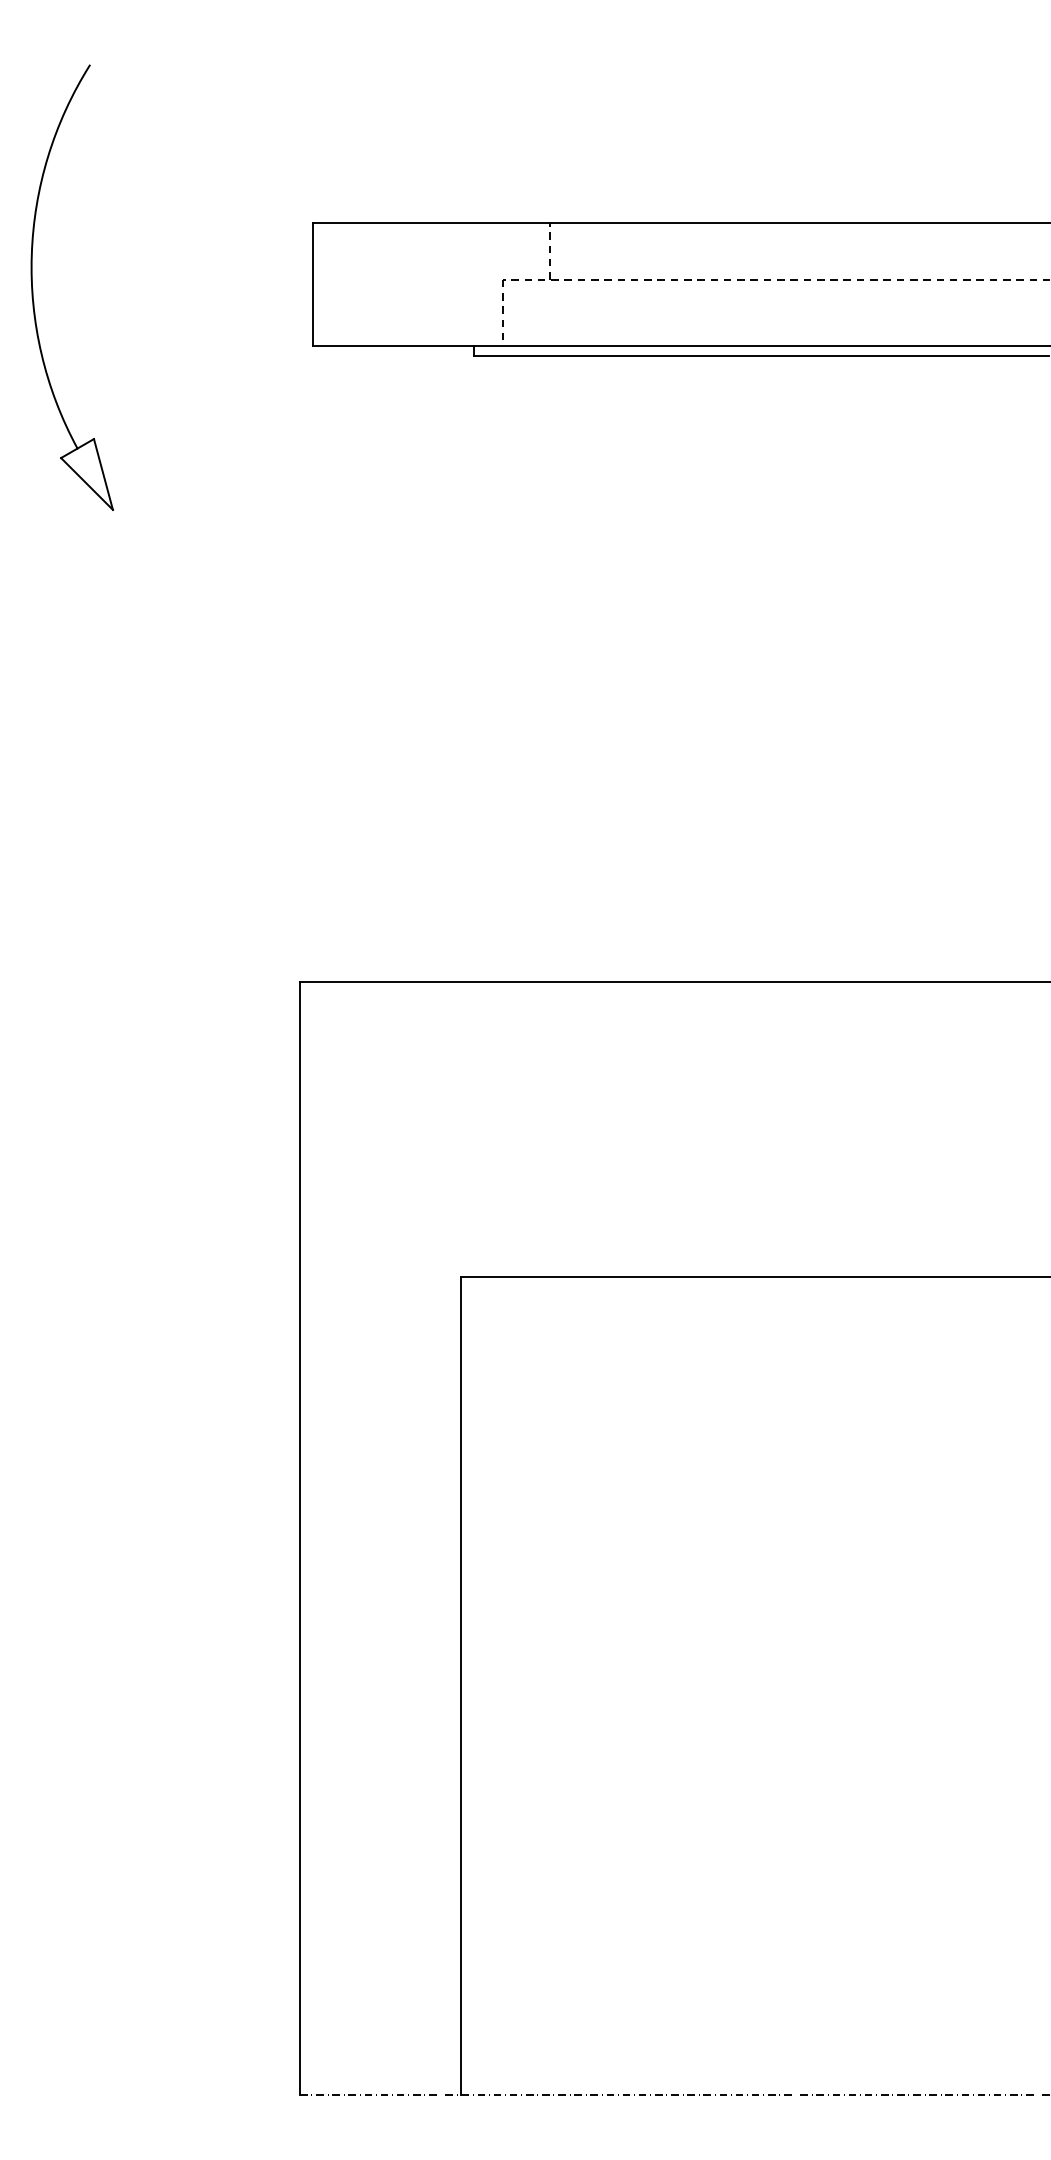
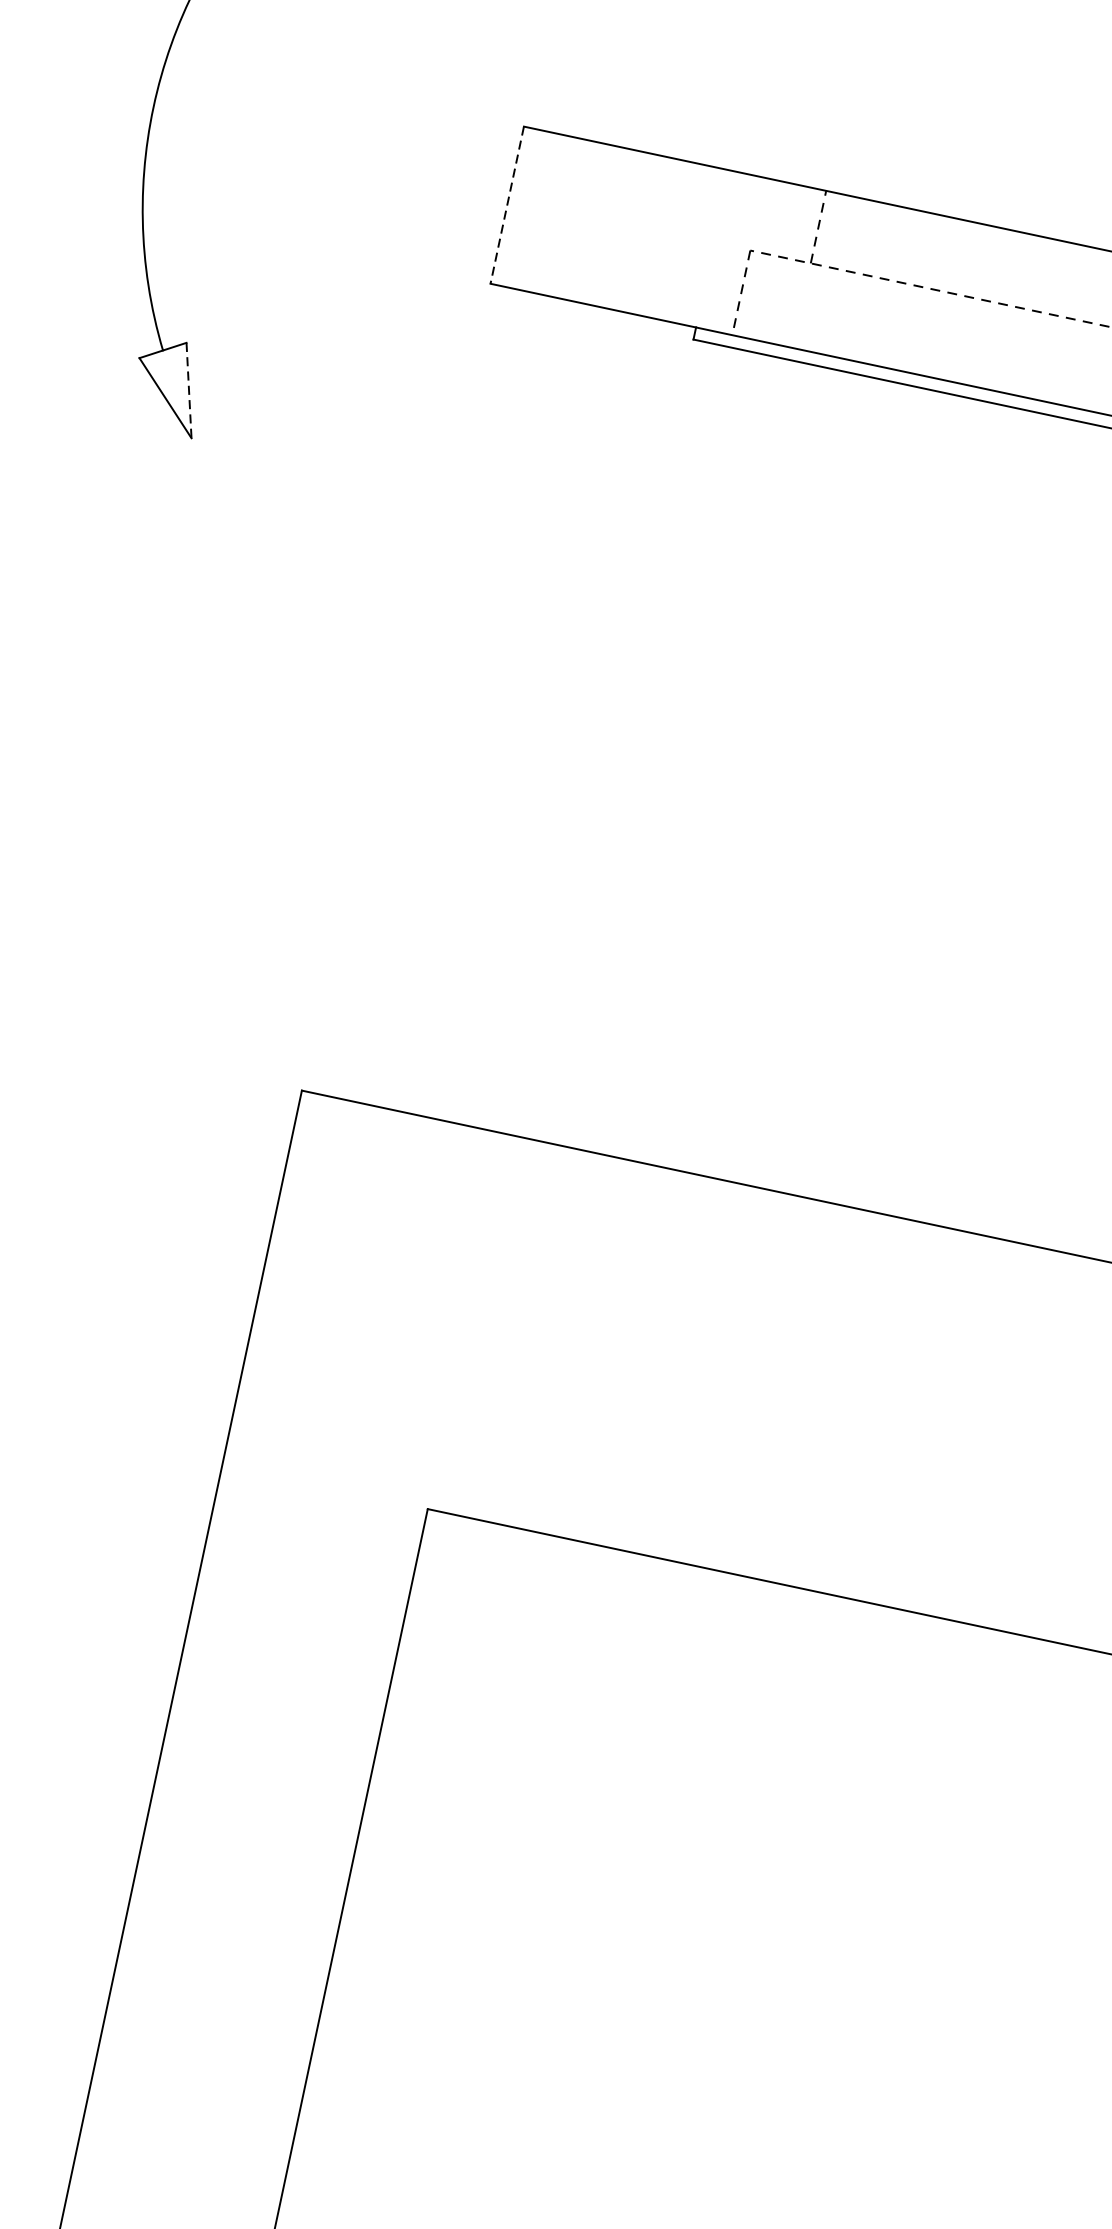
line: (312, 284) -> (506, 205), solid -> dashed
line: (103, 474) -> (189, 390), solid -> dashed

